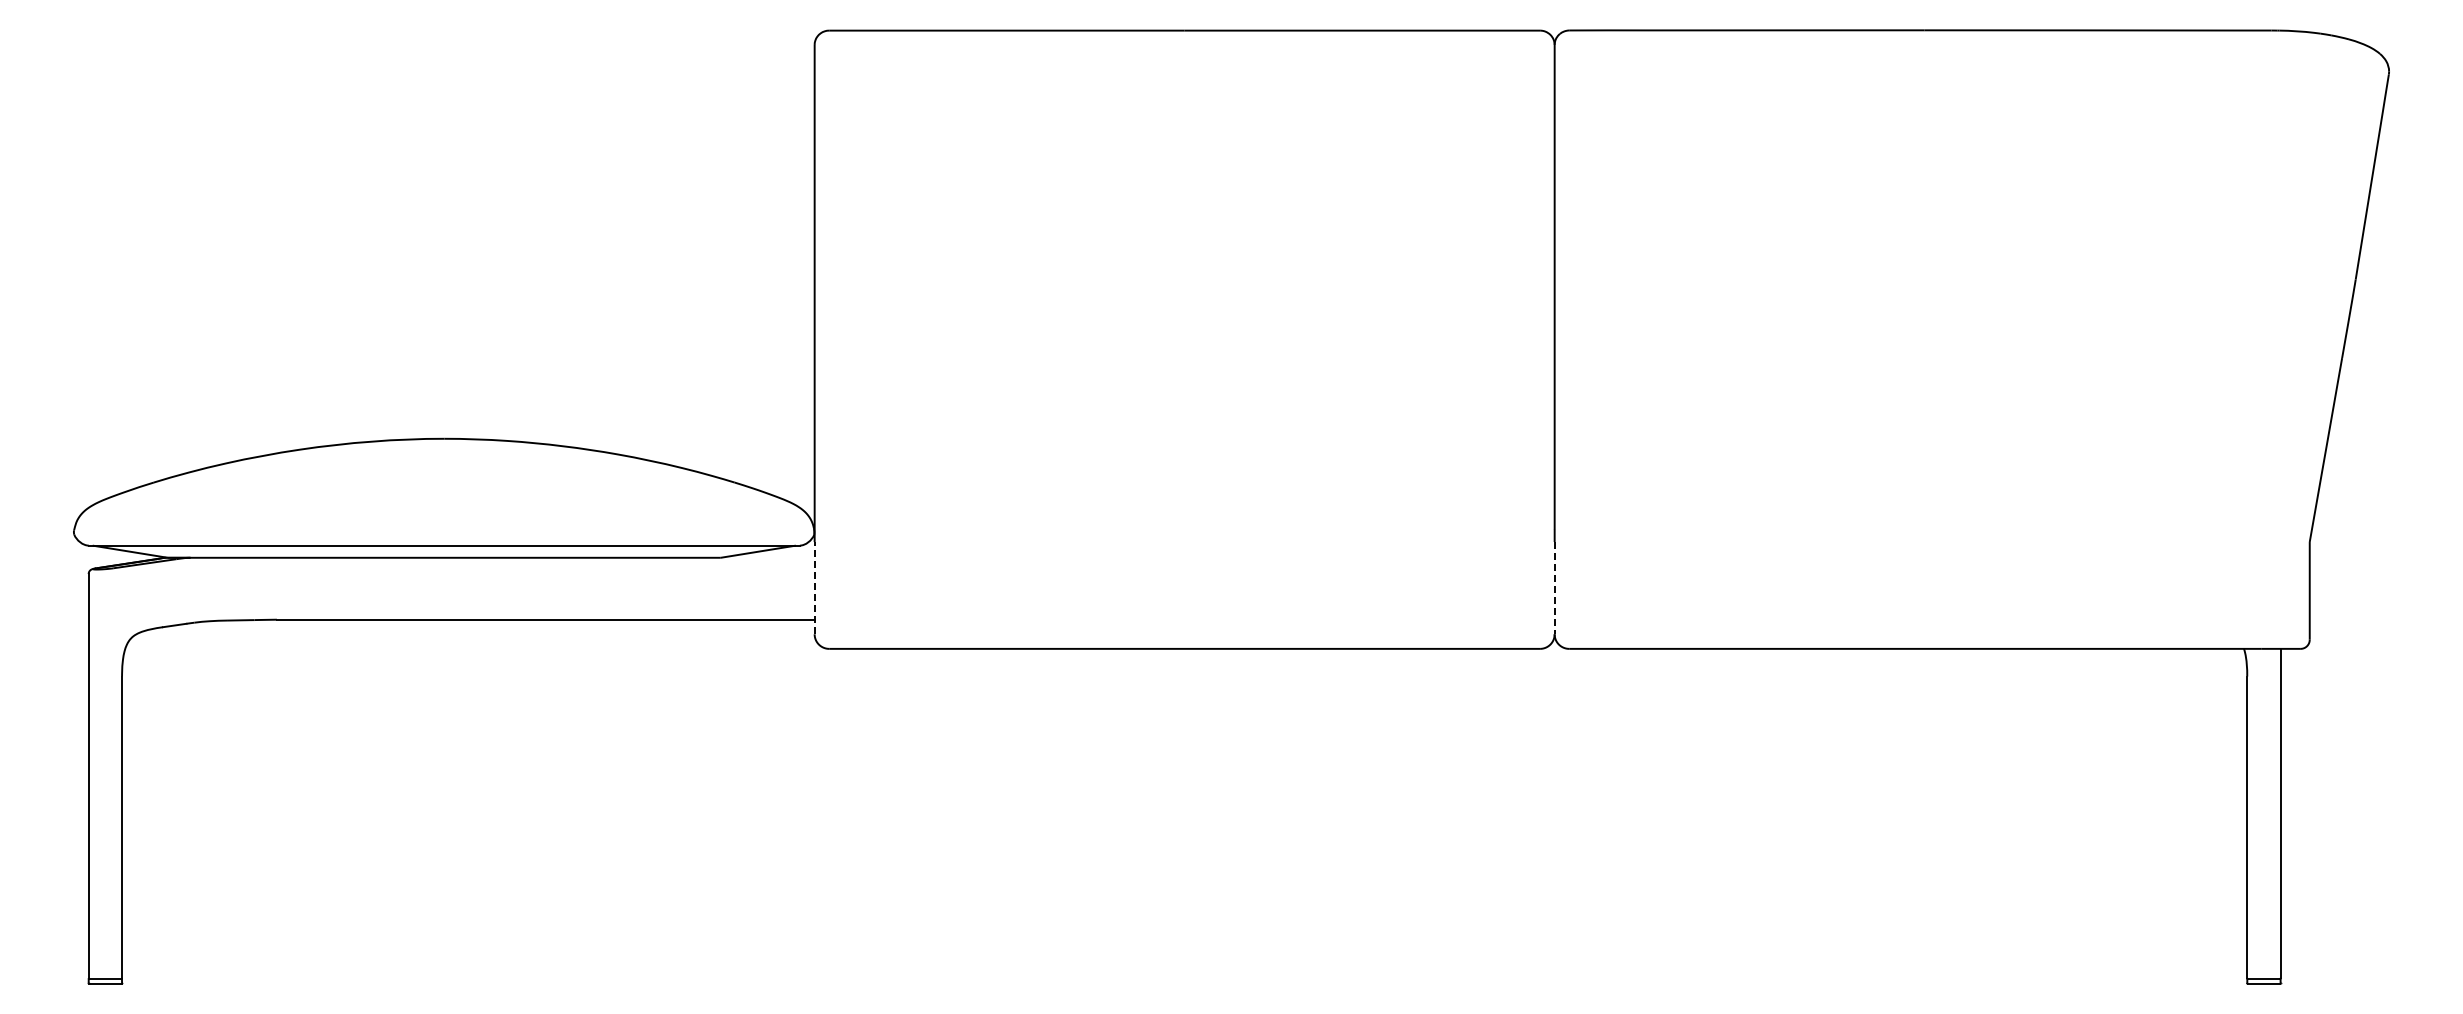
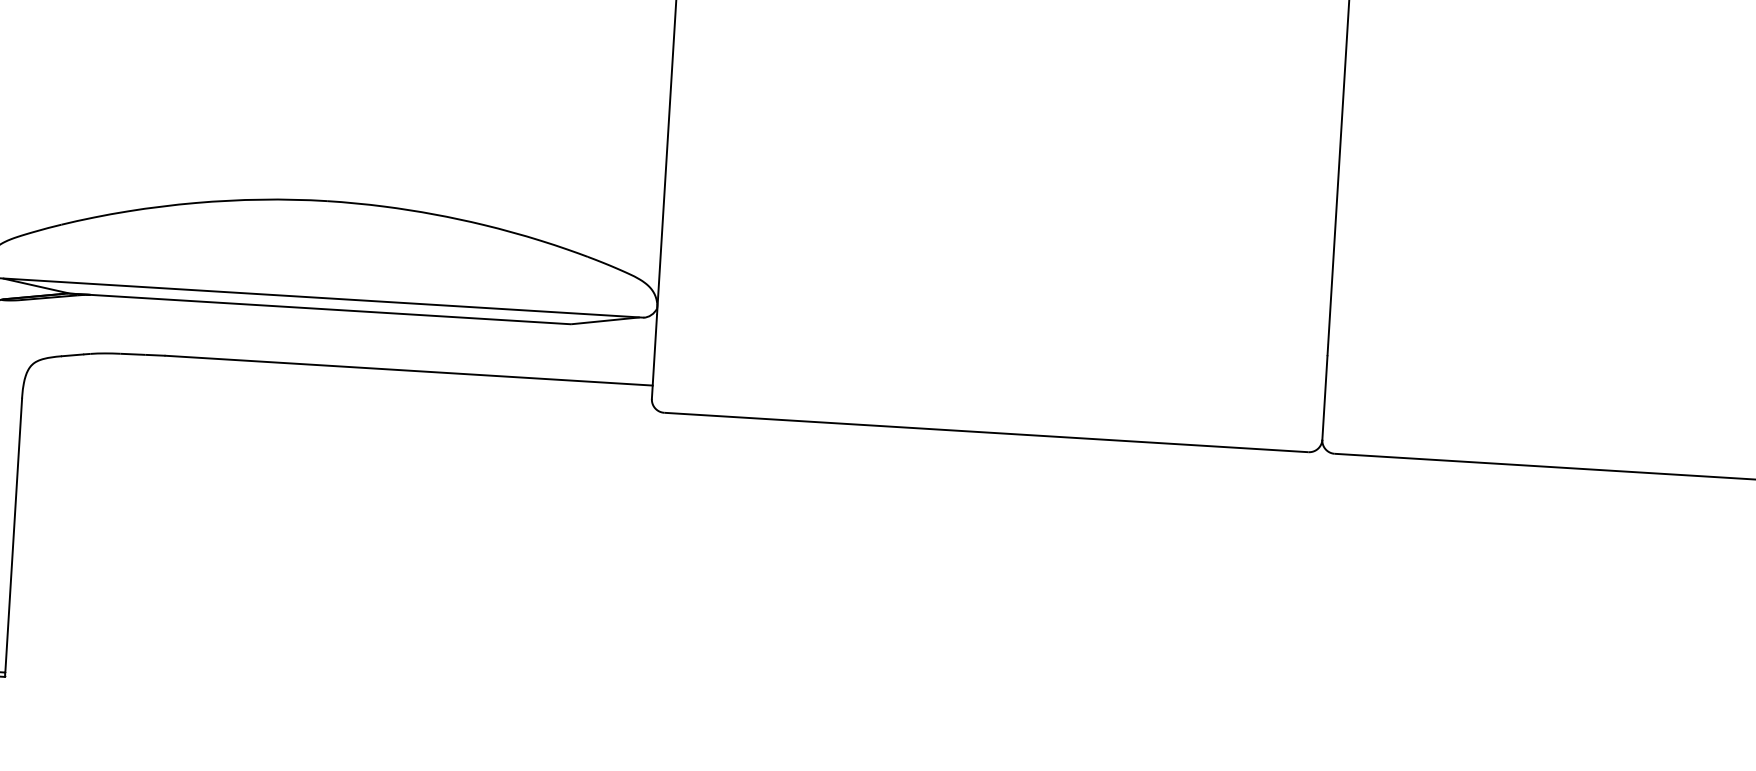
line: (814, 587) -> (654, 356), dashed -> solid
line: (1554, 588) -> (1324, 398), dashed -> solid

